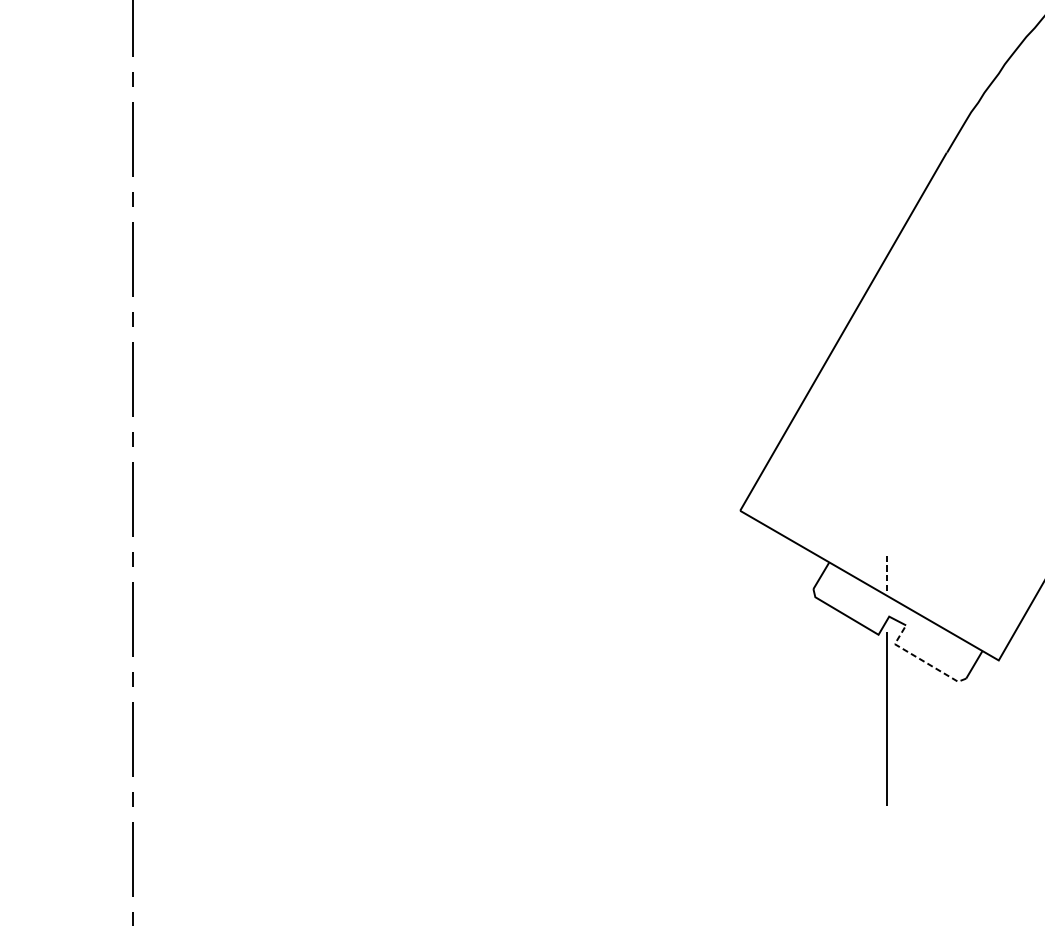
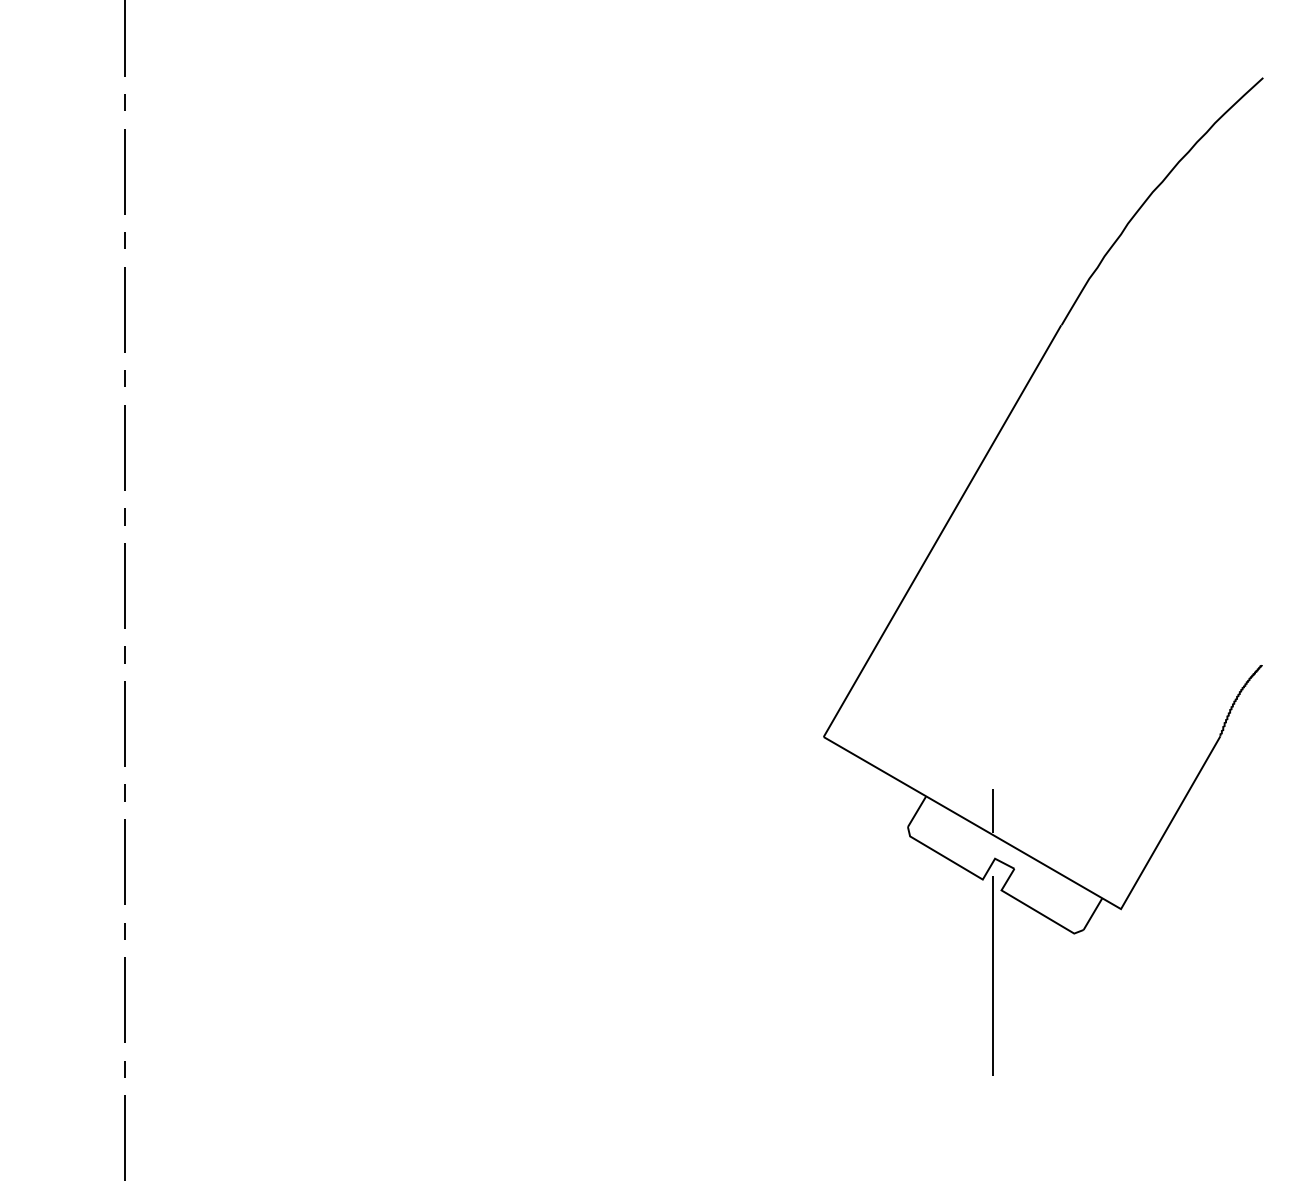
line: (886, 574) -> (992, 810), dashed -> solid
line: (920, 659) -> (1031, 908), dashed -> solid

